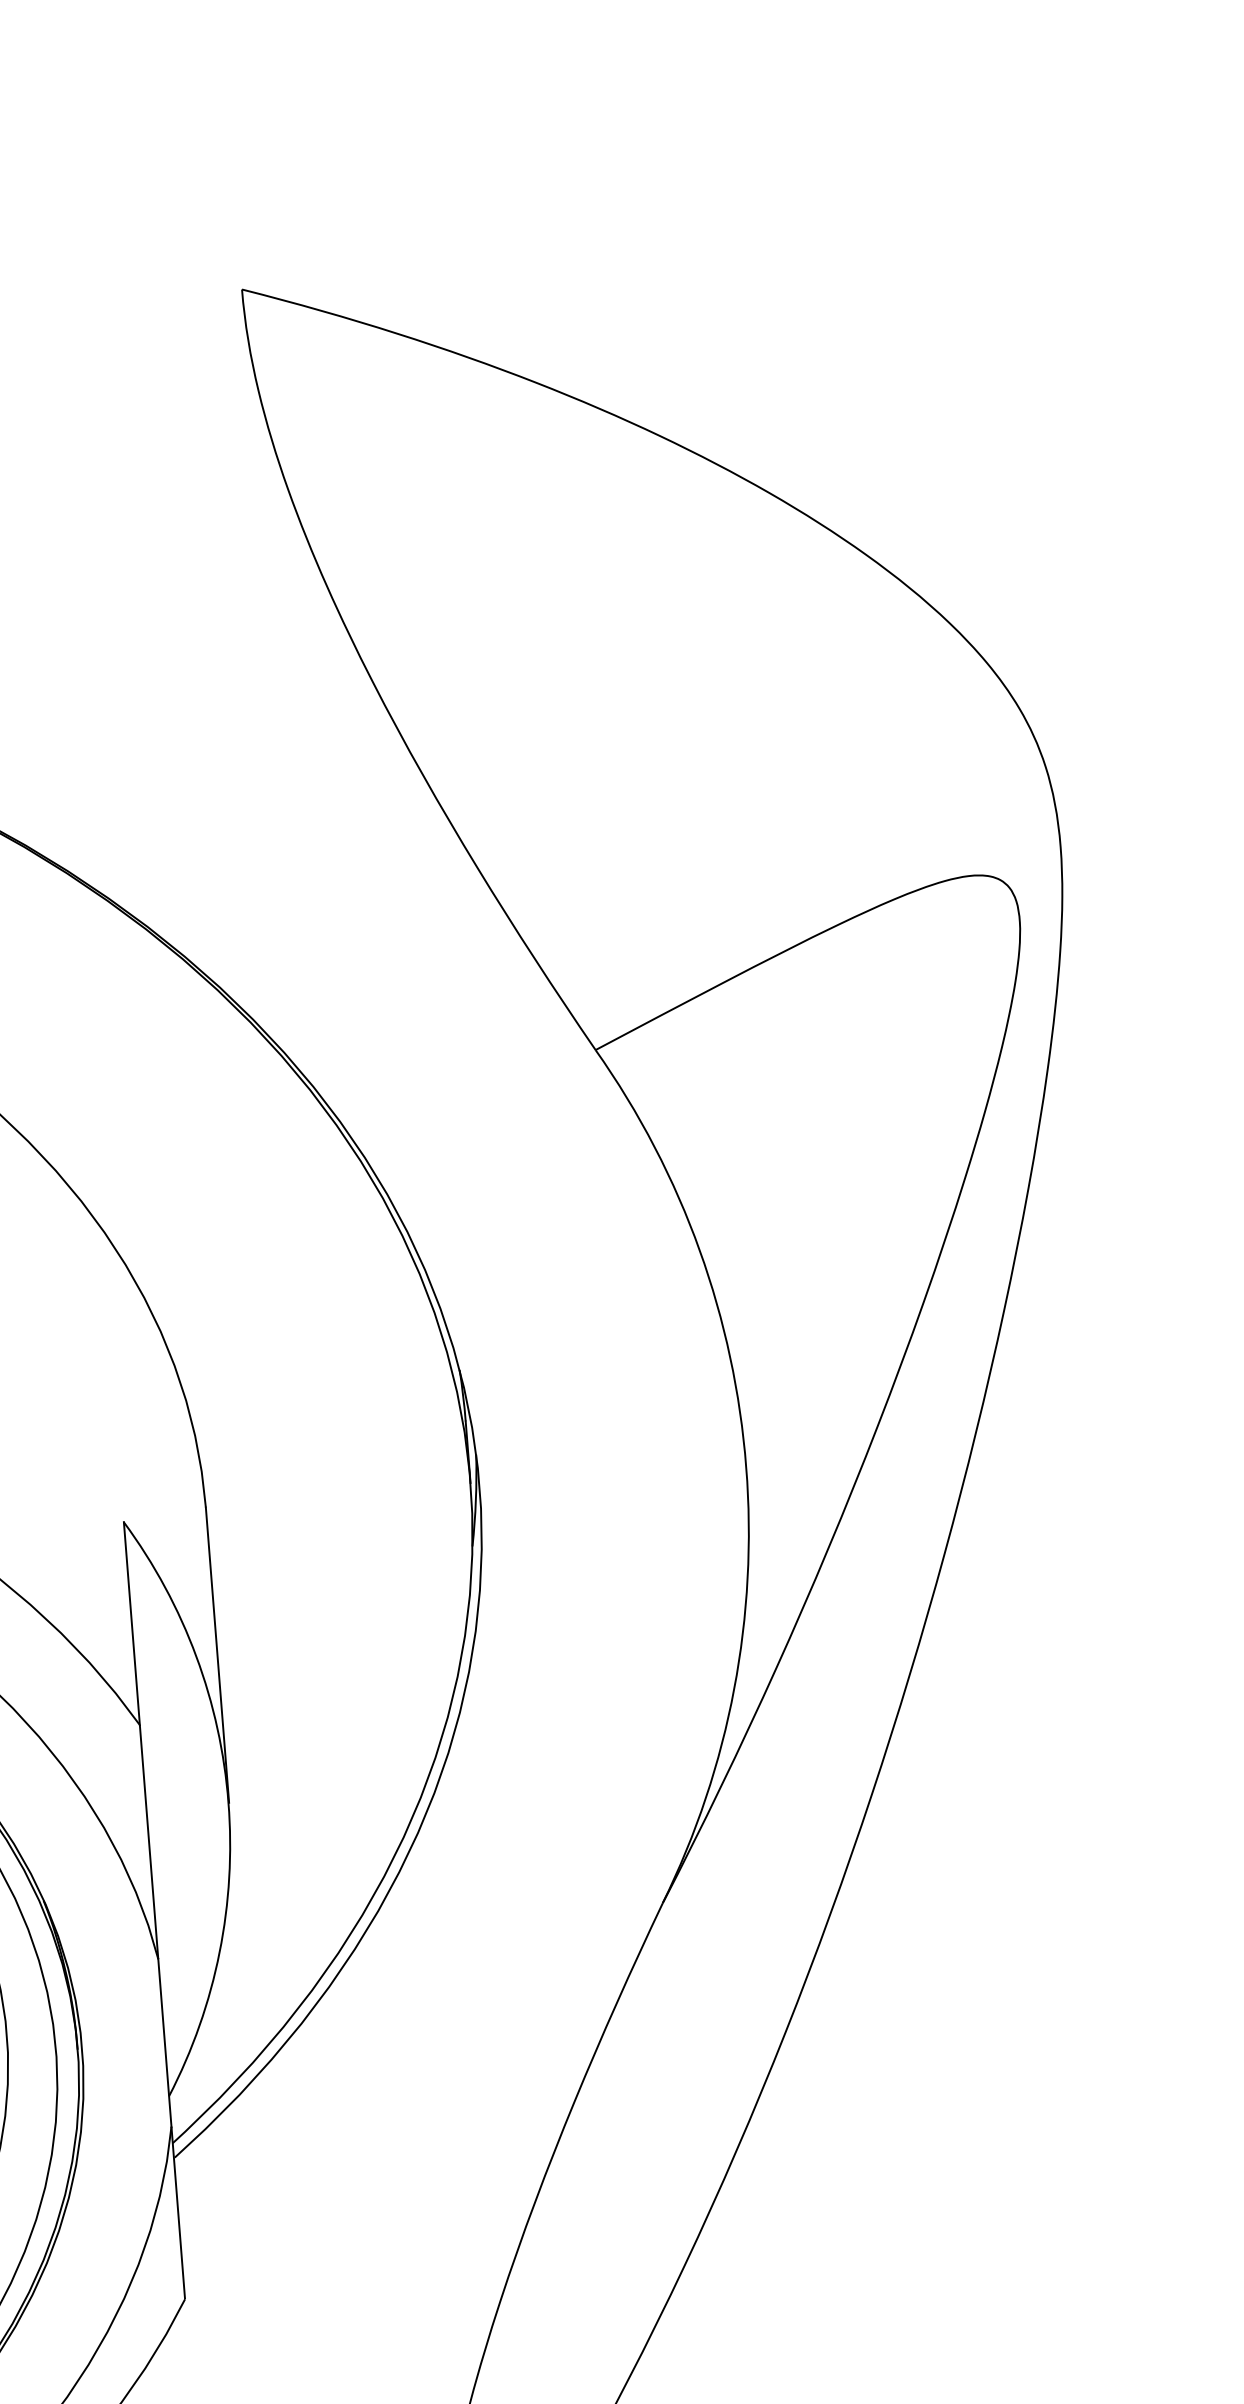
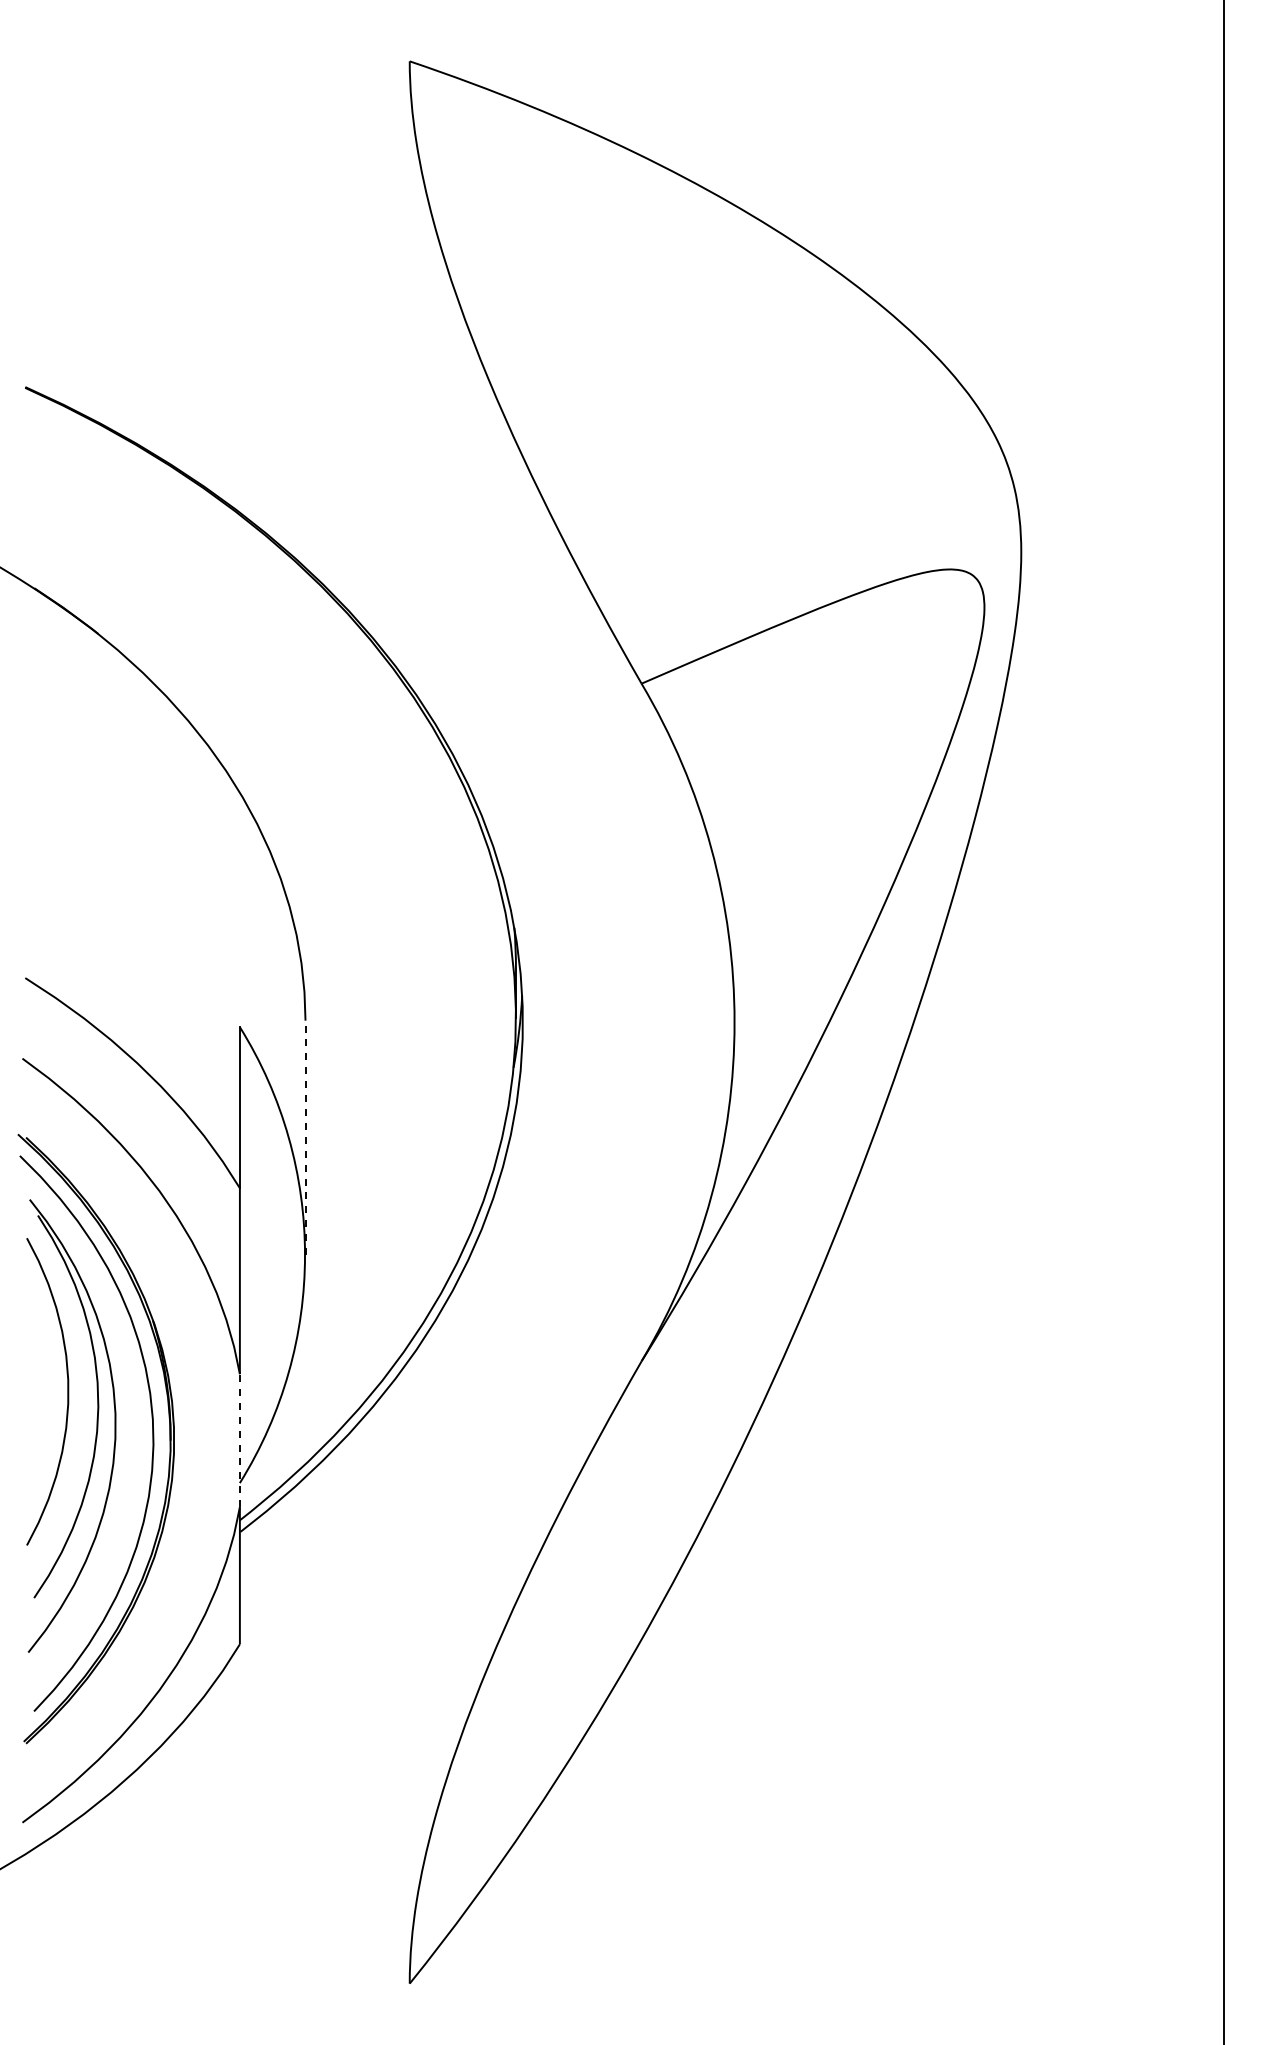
line: (217, 1654) -> (305, 1137), solid -> dashed
line: (164, 2042) -> (239, 1440), solid -> dashed

